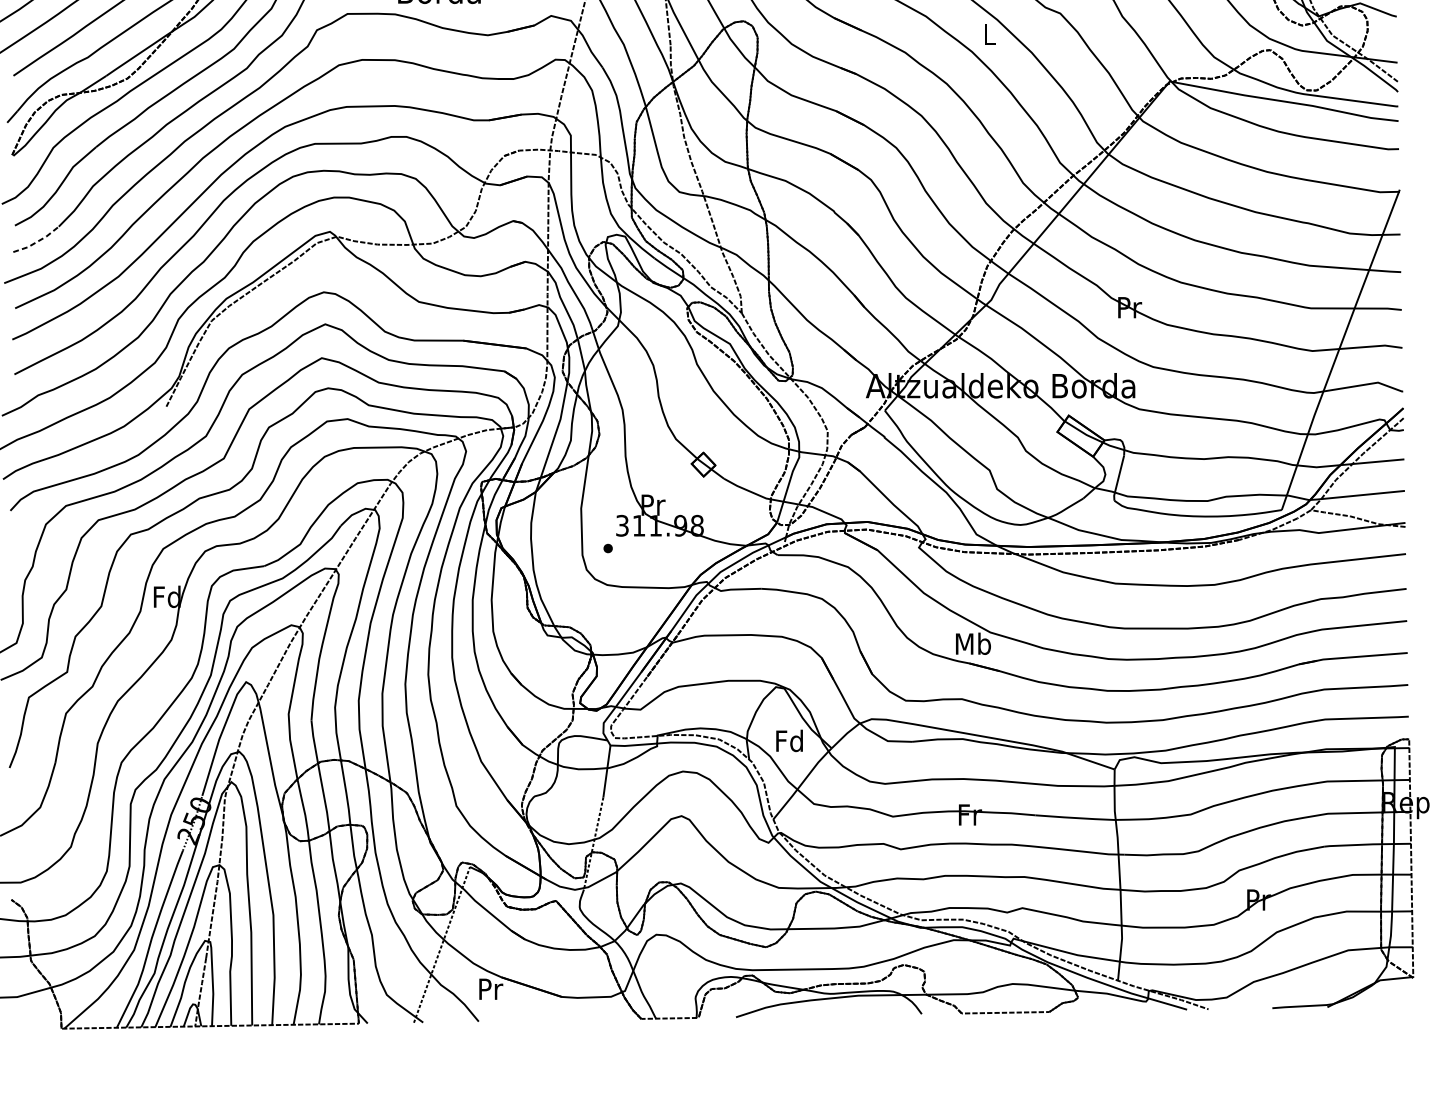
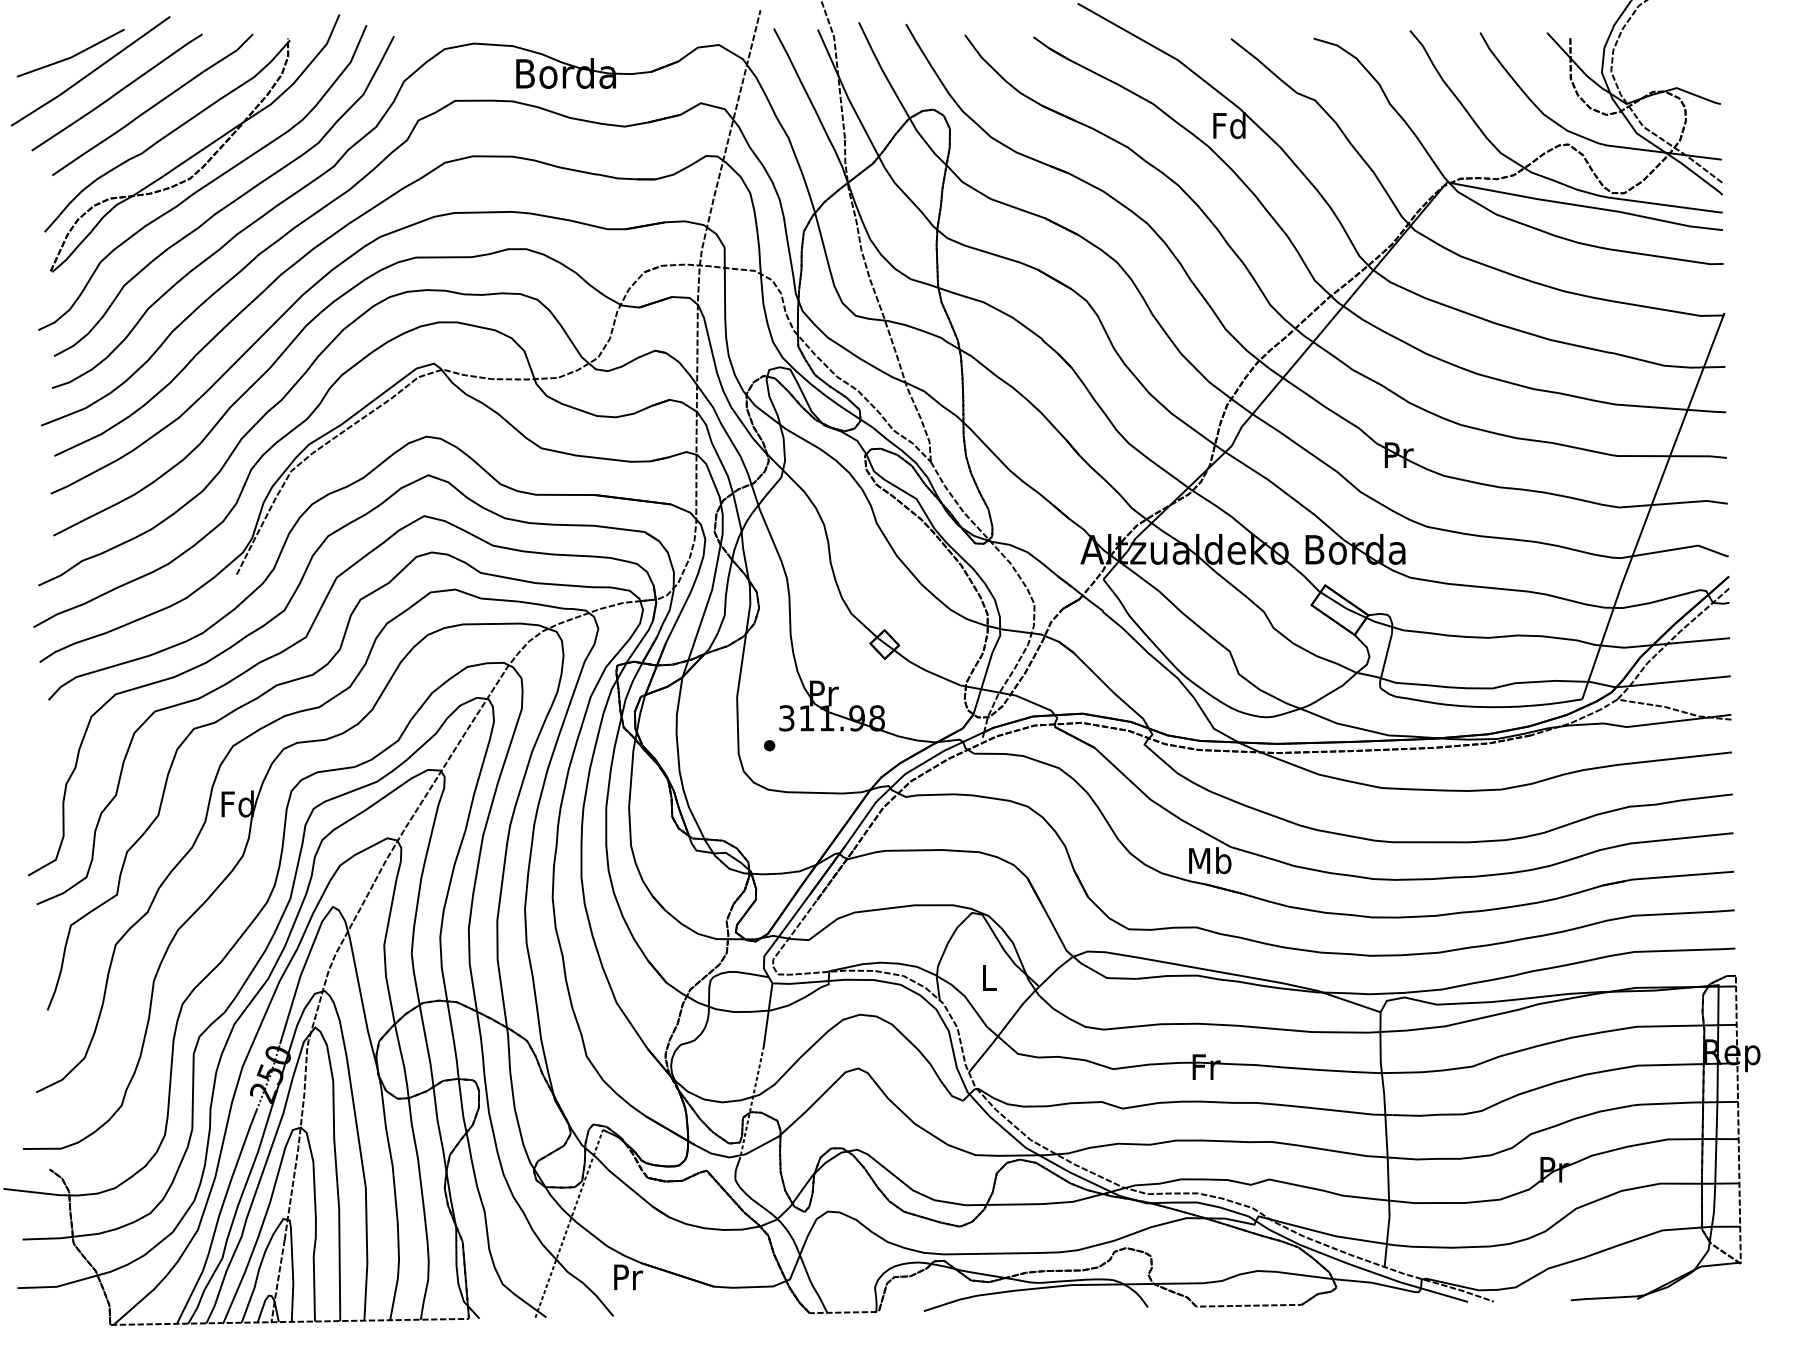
text: (989, 34) -> (1229, 125), L -> Fd
line: (37, 241) -> (81, 375), dashed -> solid
text: (789, 740) -> (988, 977), Fd -> L

